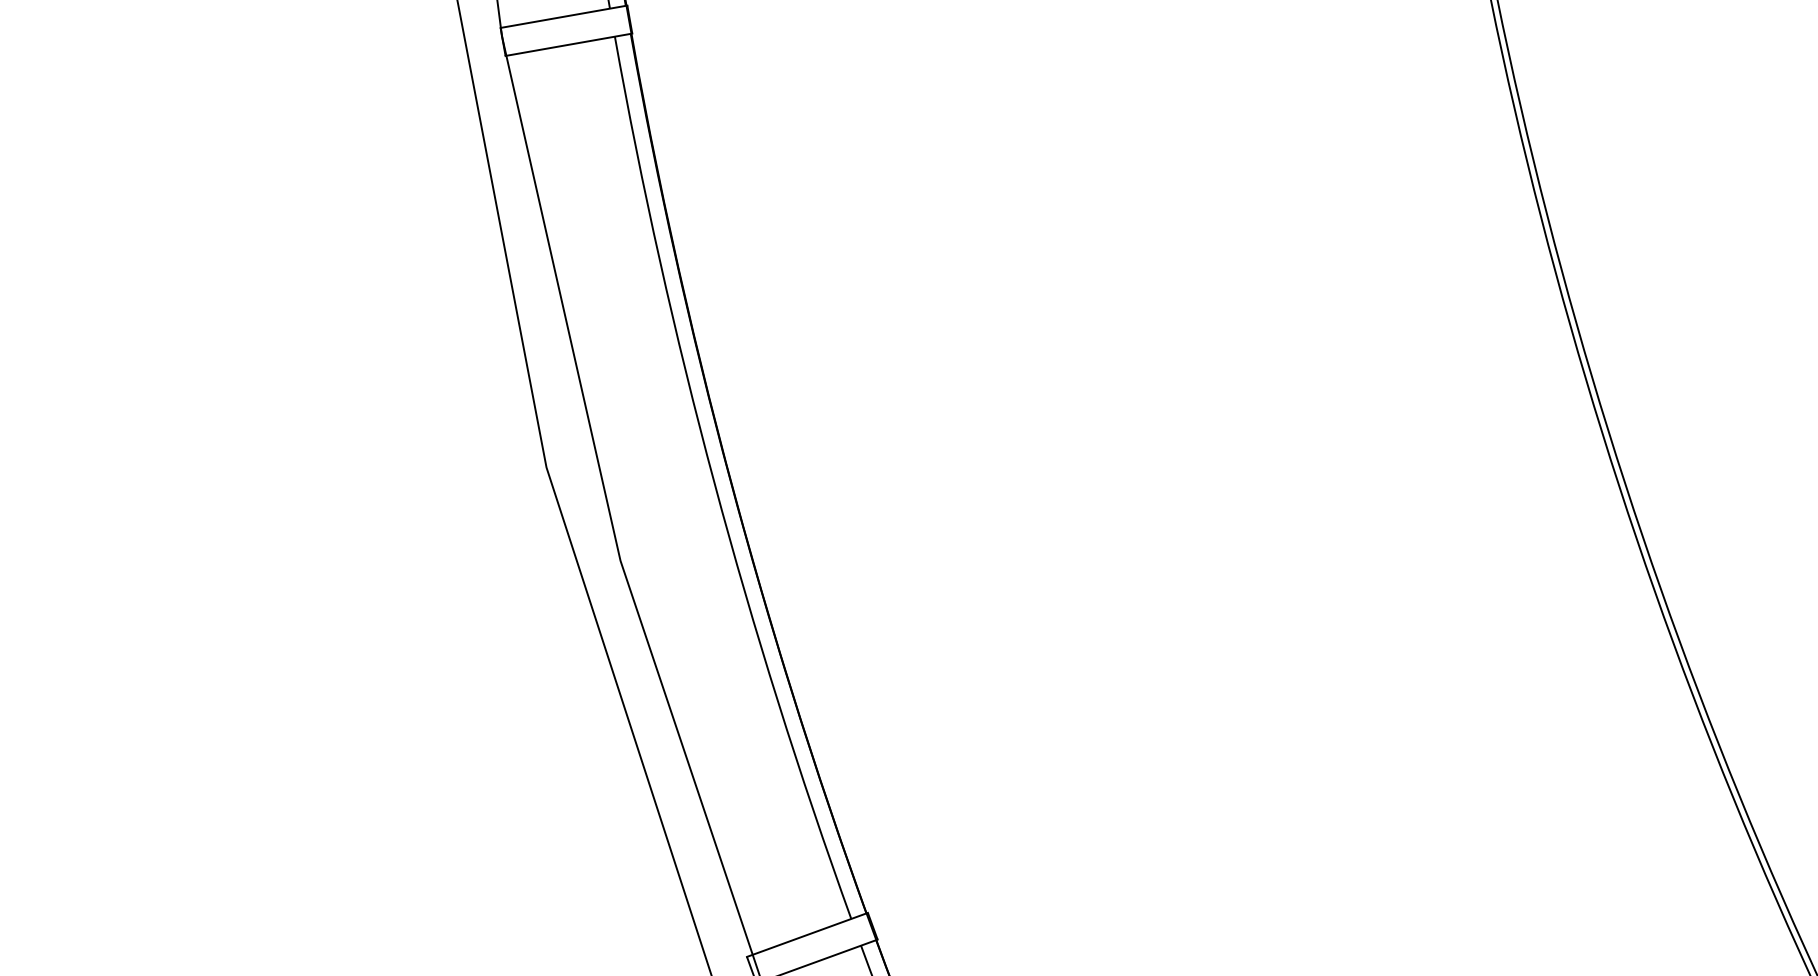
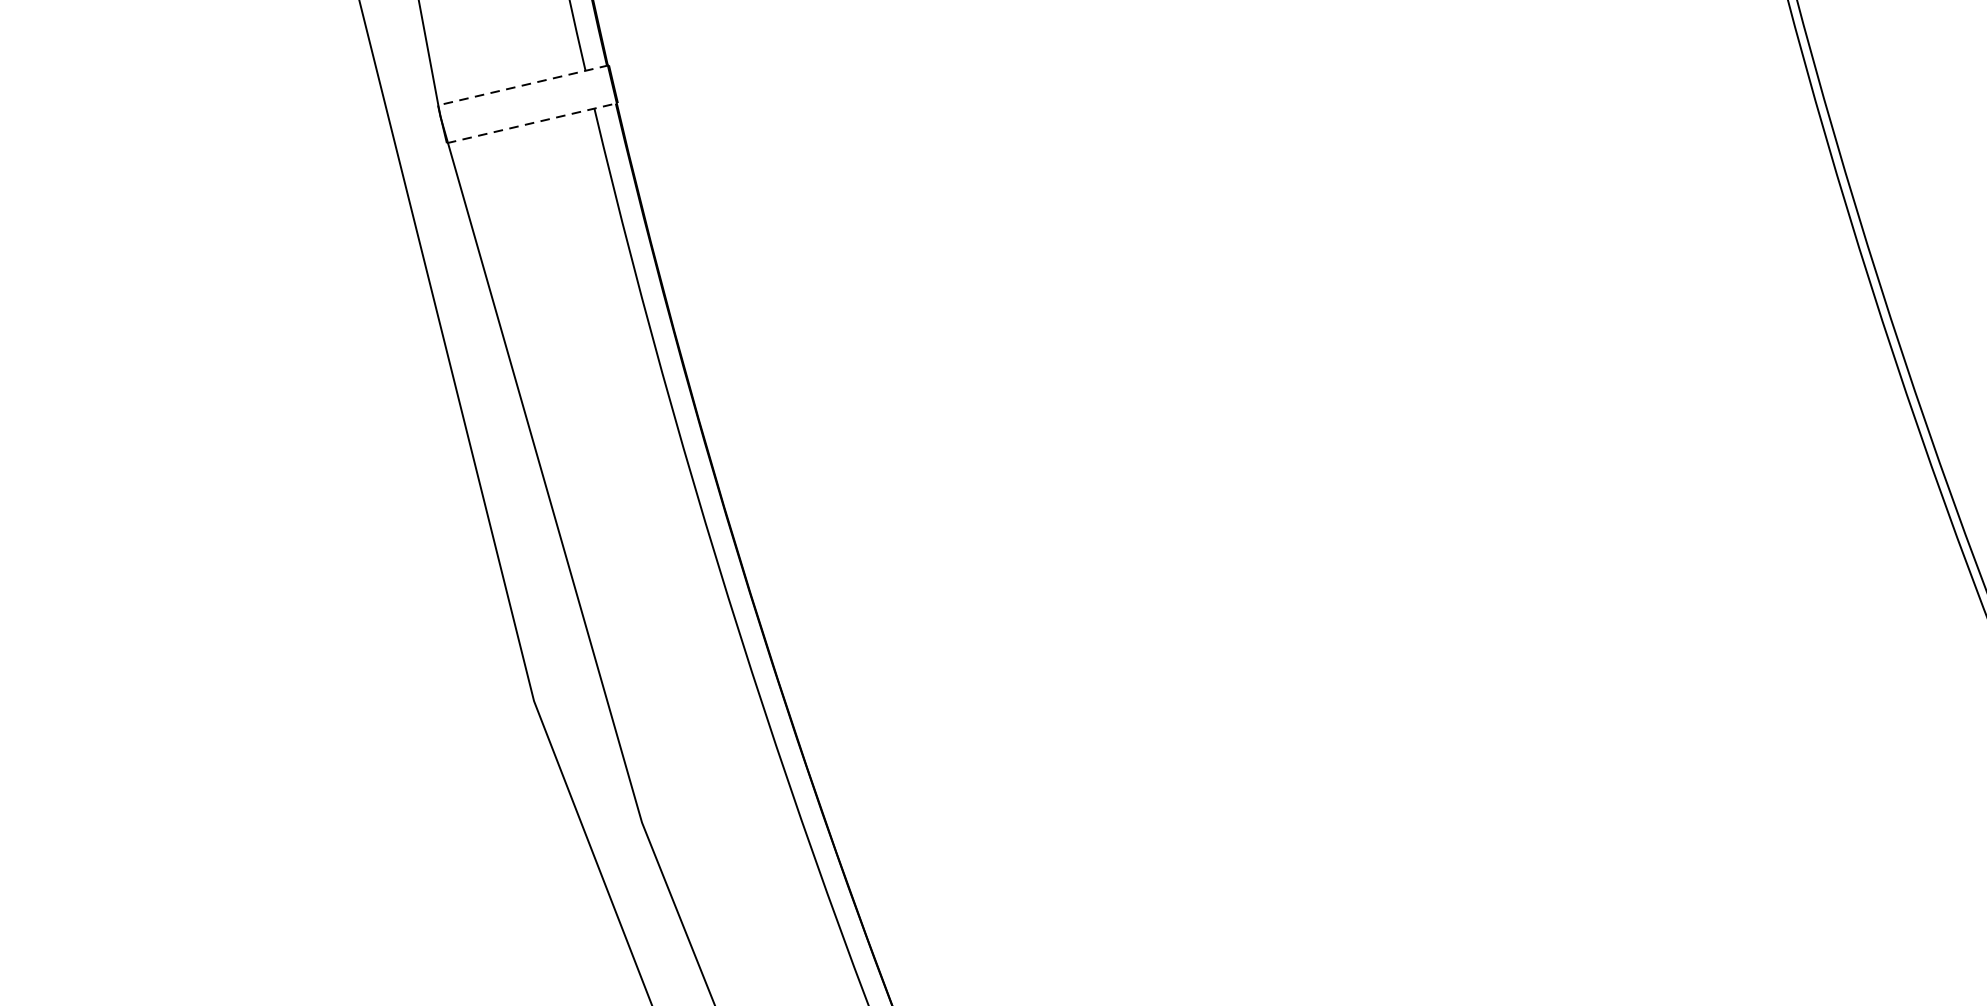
line: (563, 16) -> (522, 85), solid -> dashed
line: (569, 44) -> (533, 122), solid -> dashed

